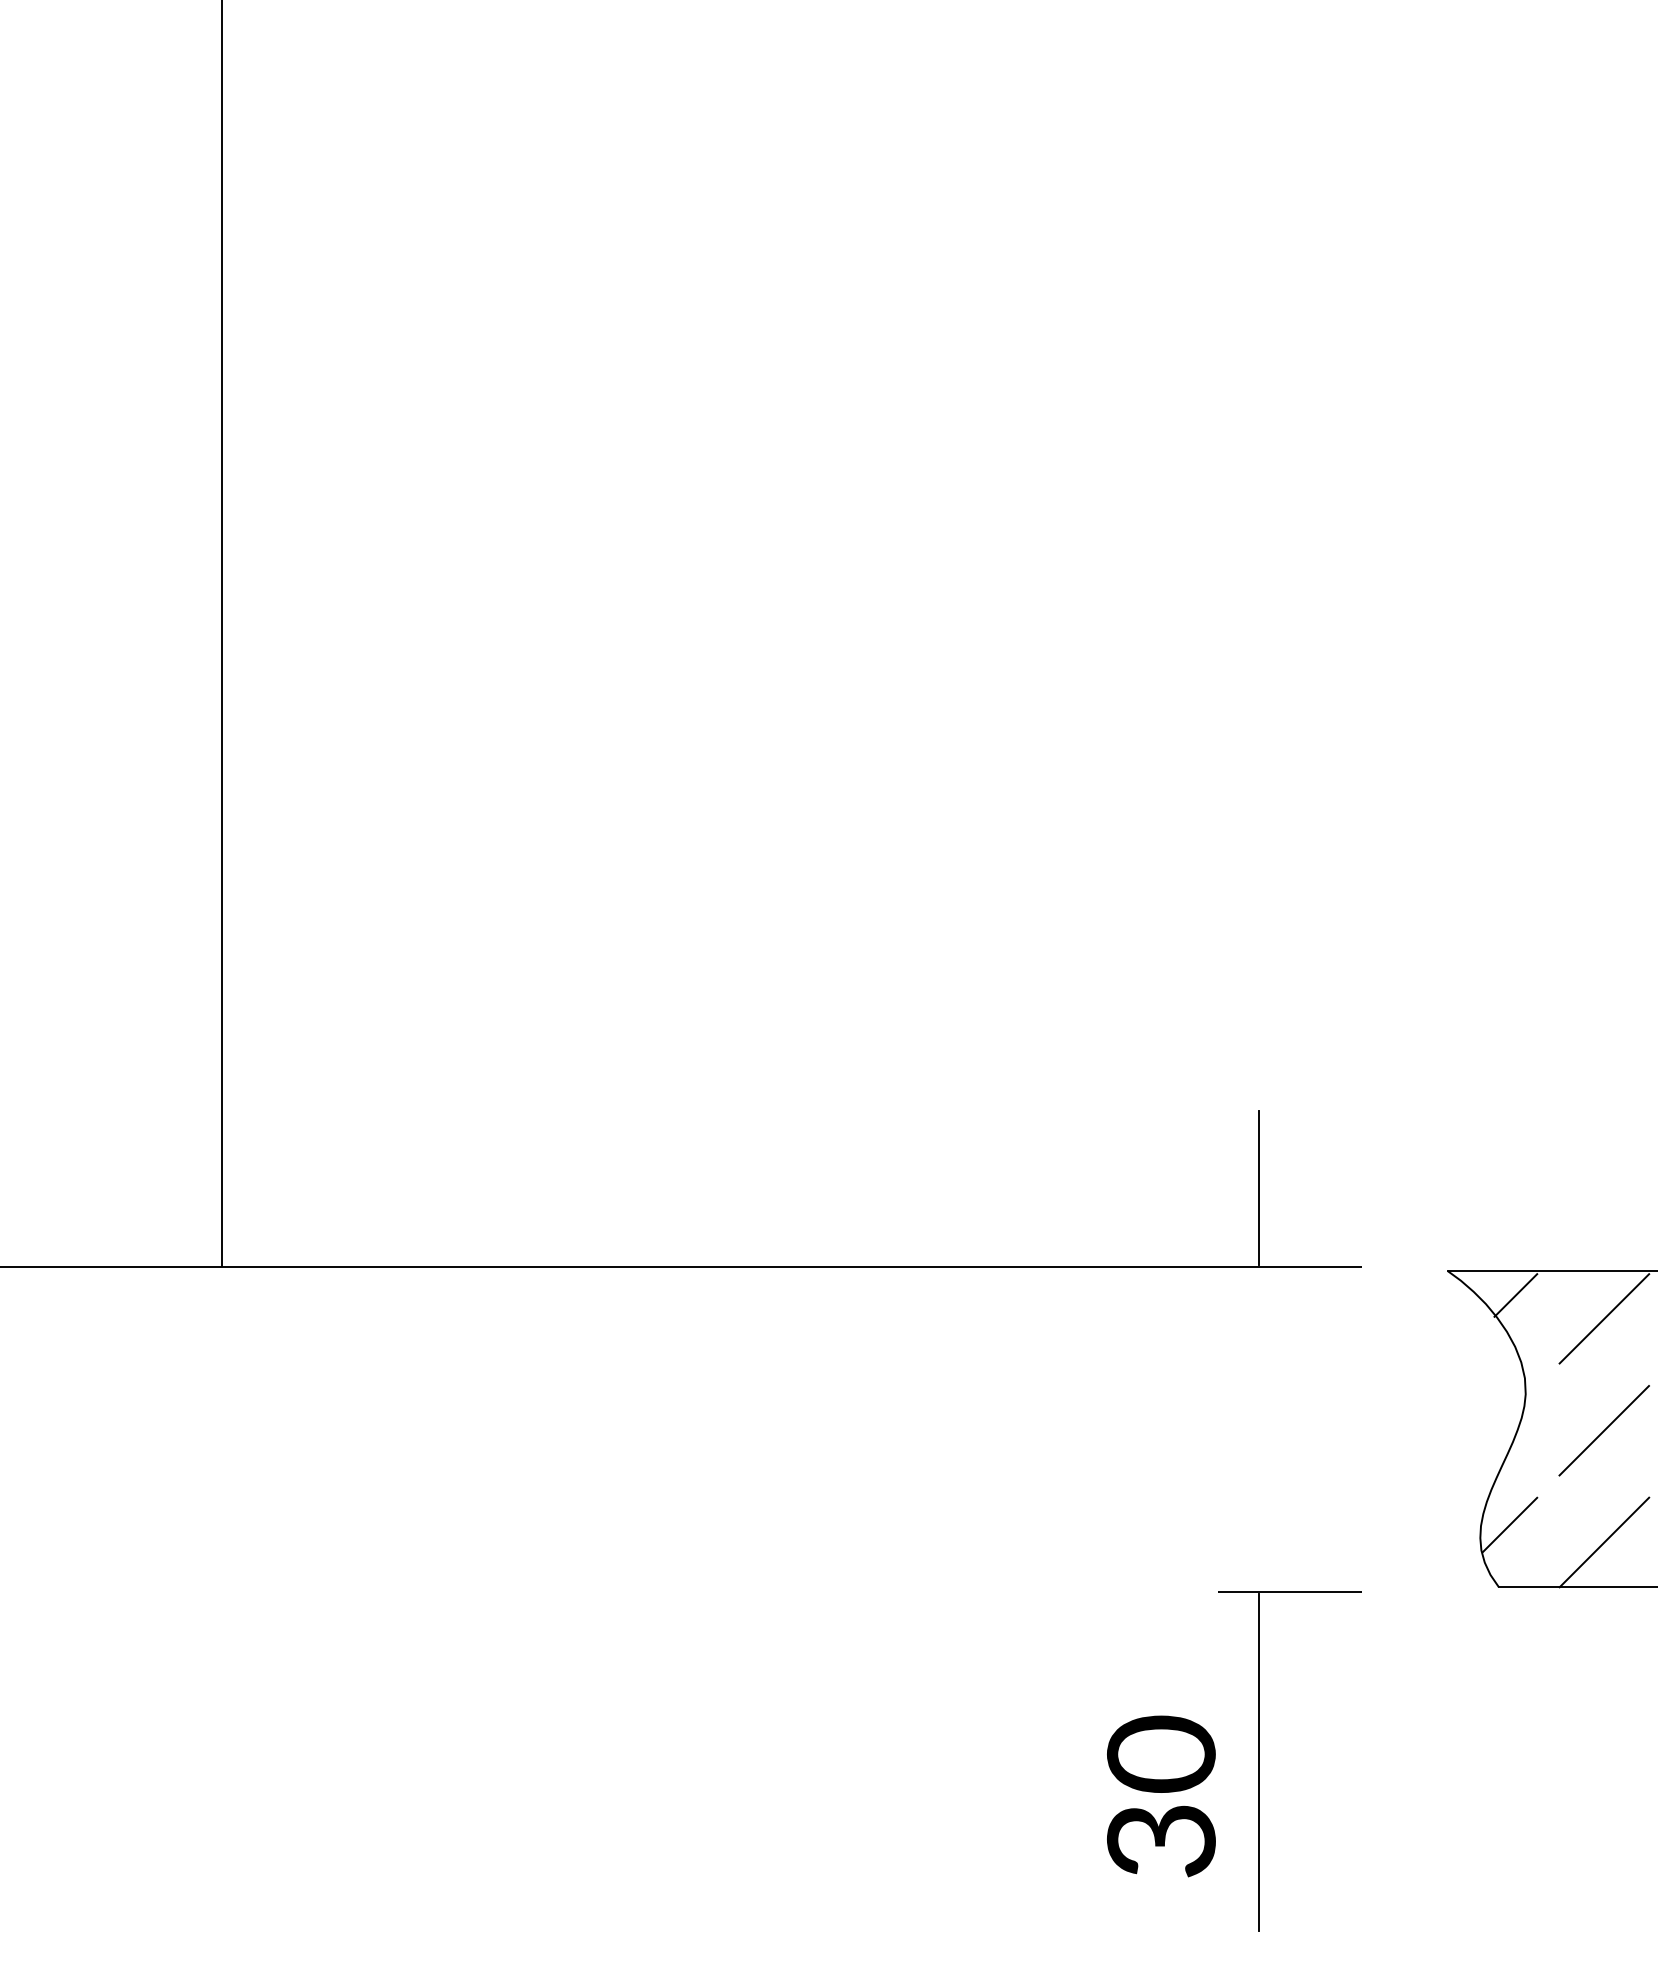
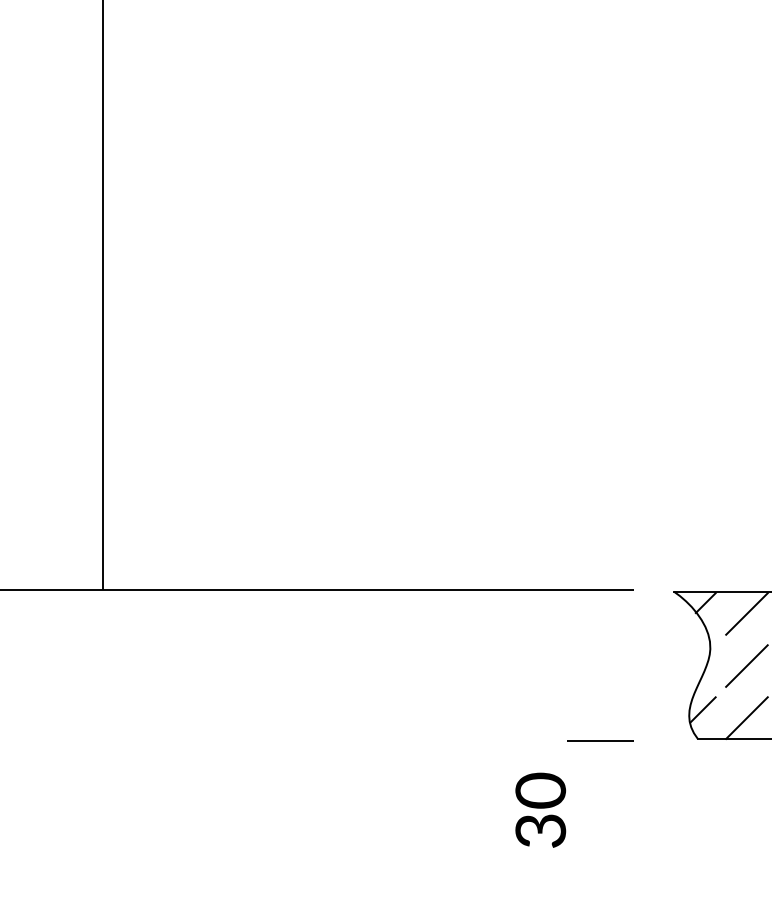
line: (1259, 1188) -> (586, 553), removed
line: (1259, 1760) -> (586, 819), removed
text: (1160, 1794) -> (540, 809), moved

